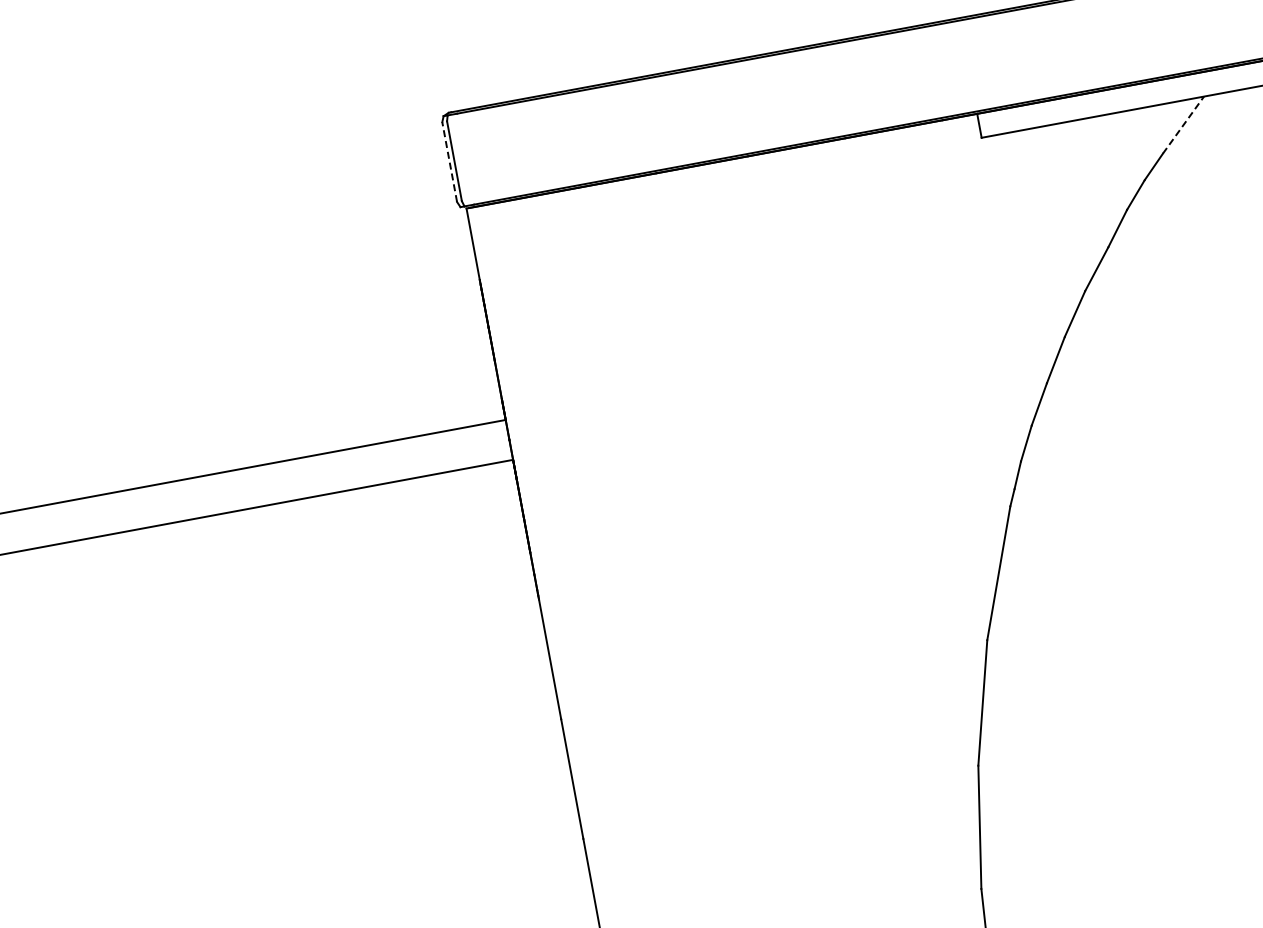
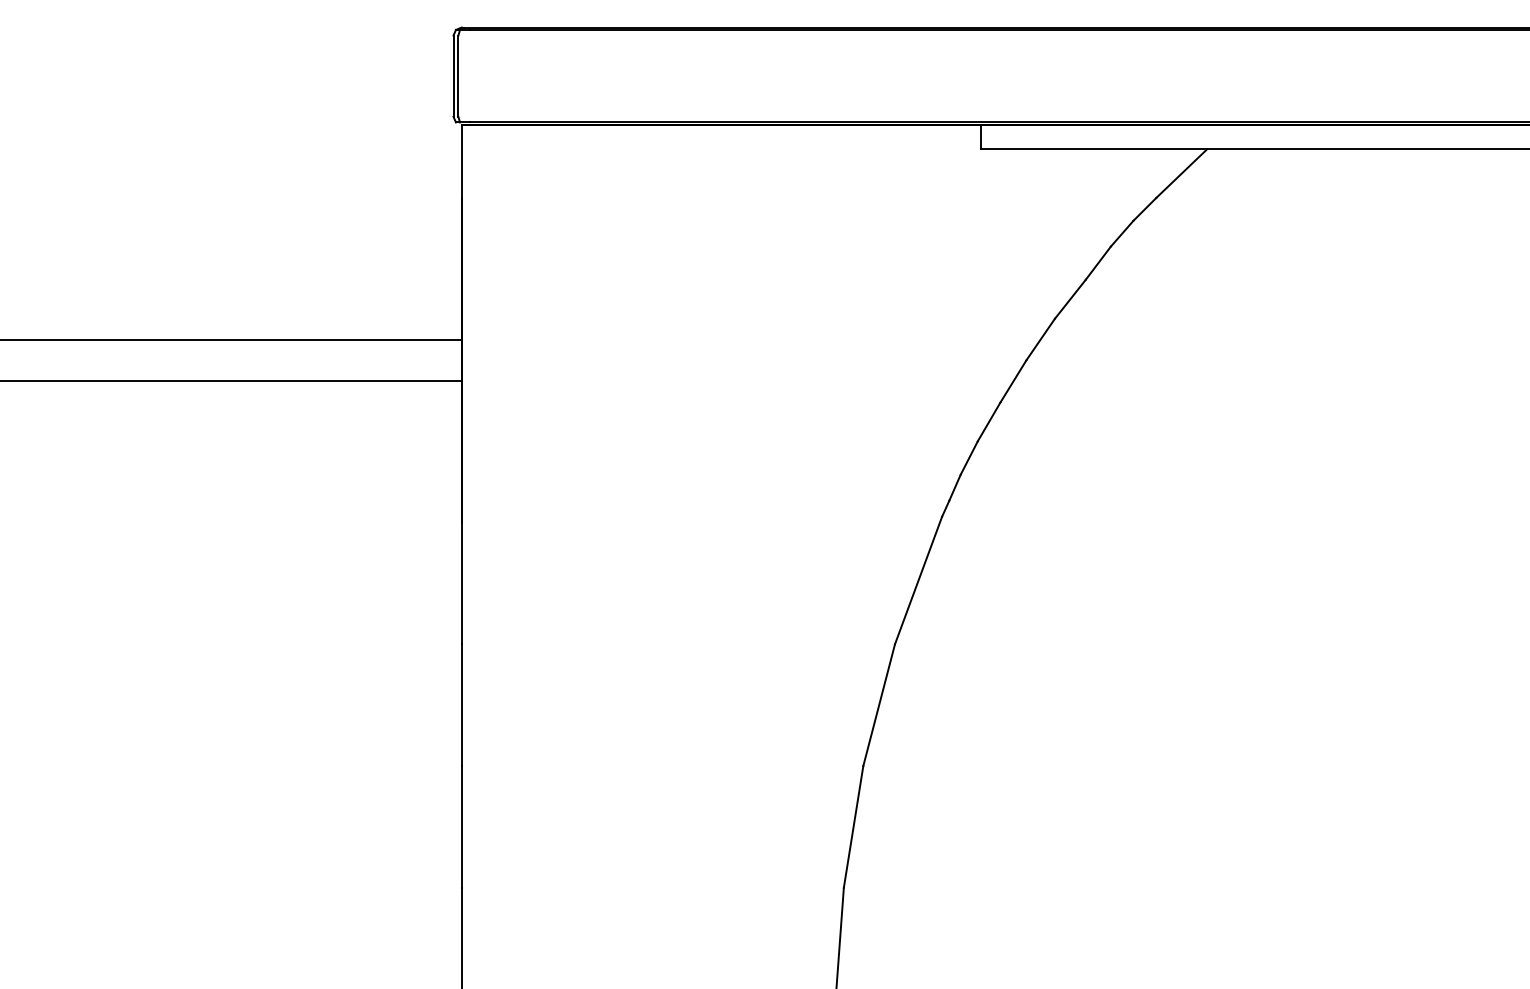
line: (1184, 124) -> (1182, 173), dashed -> solid
line: (449, 162) -> (453, 76), dashed -> solid

